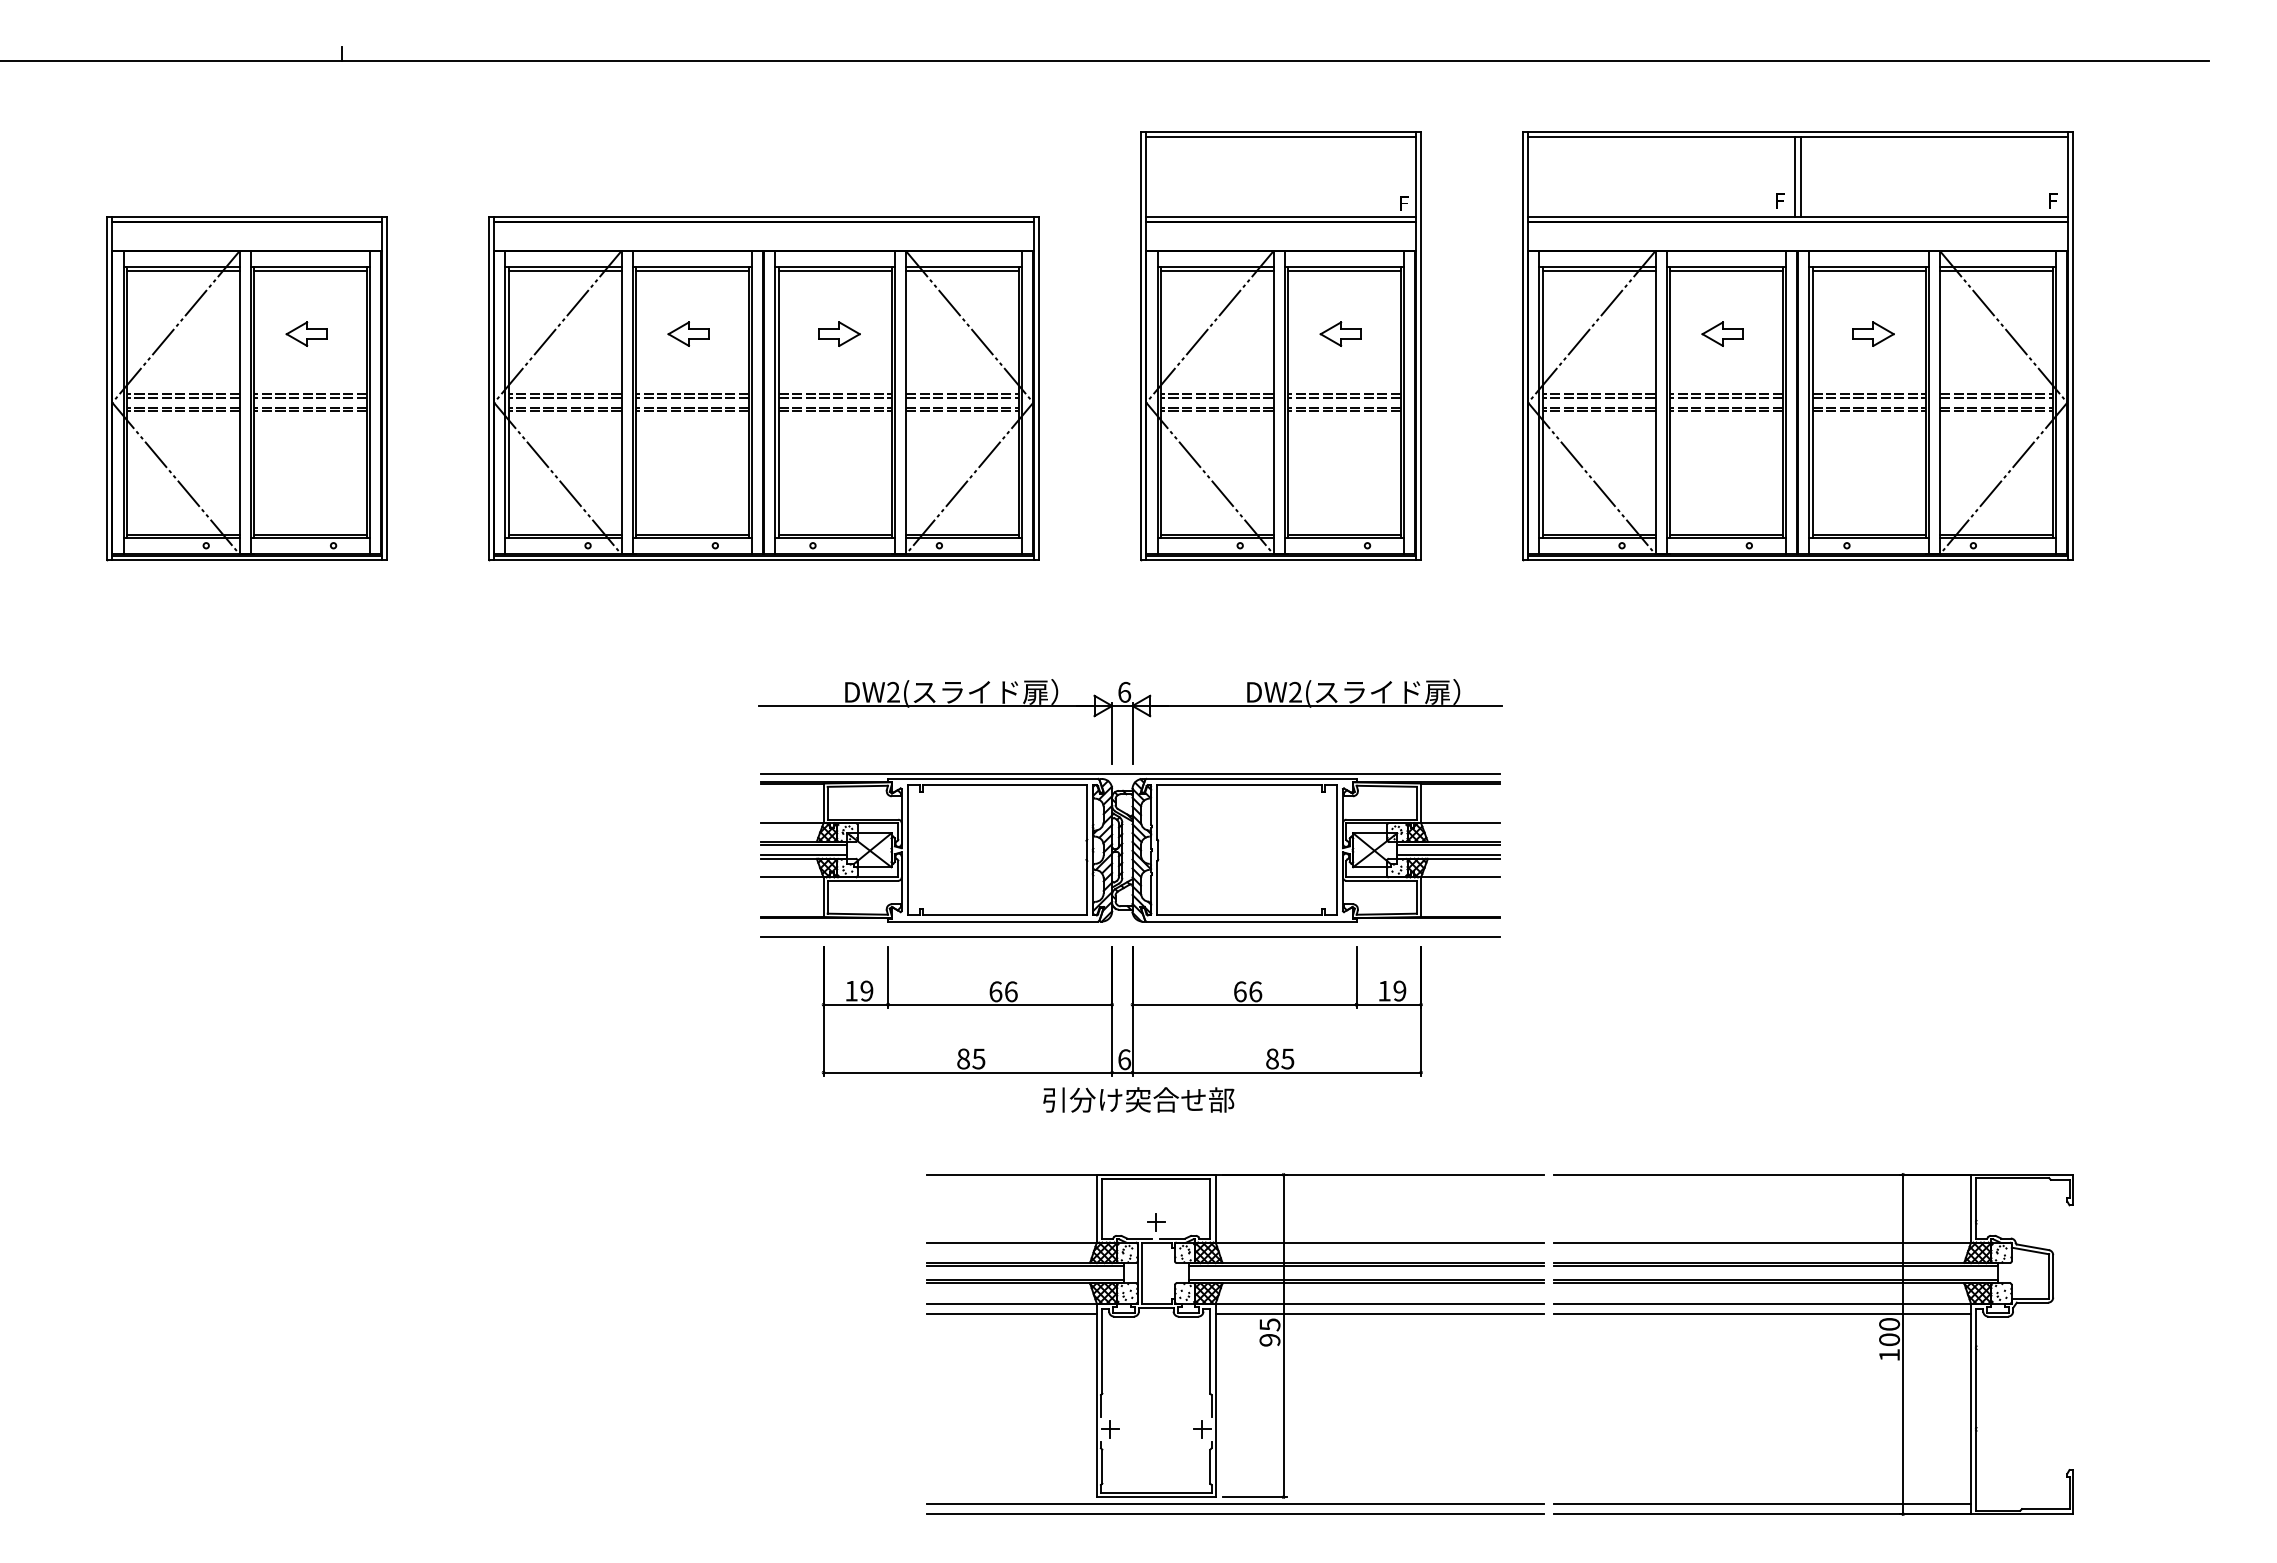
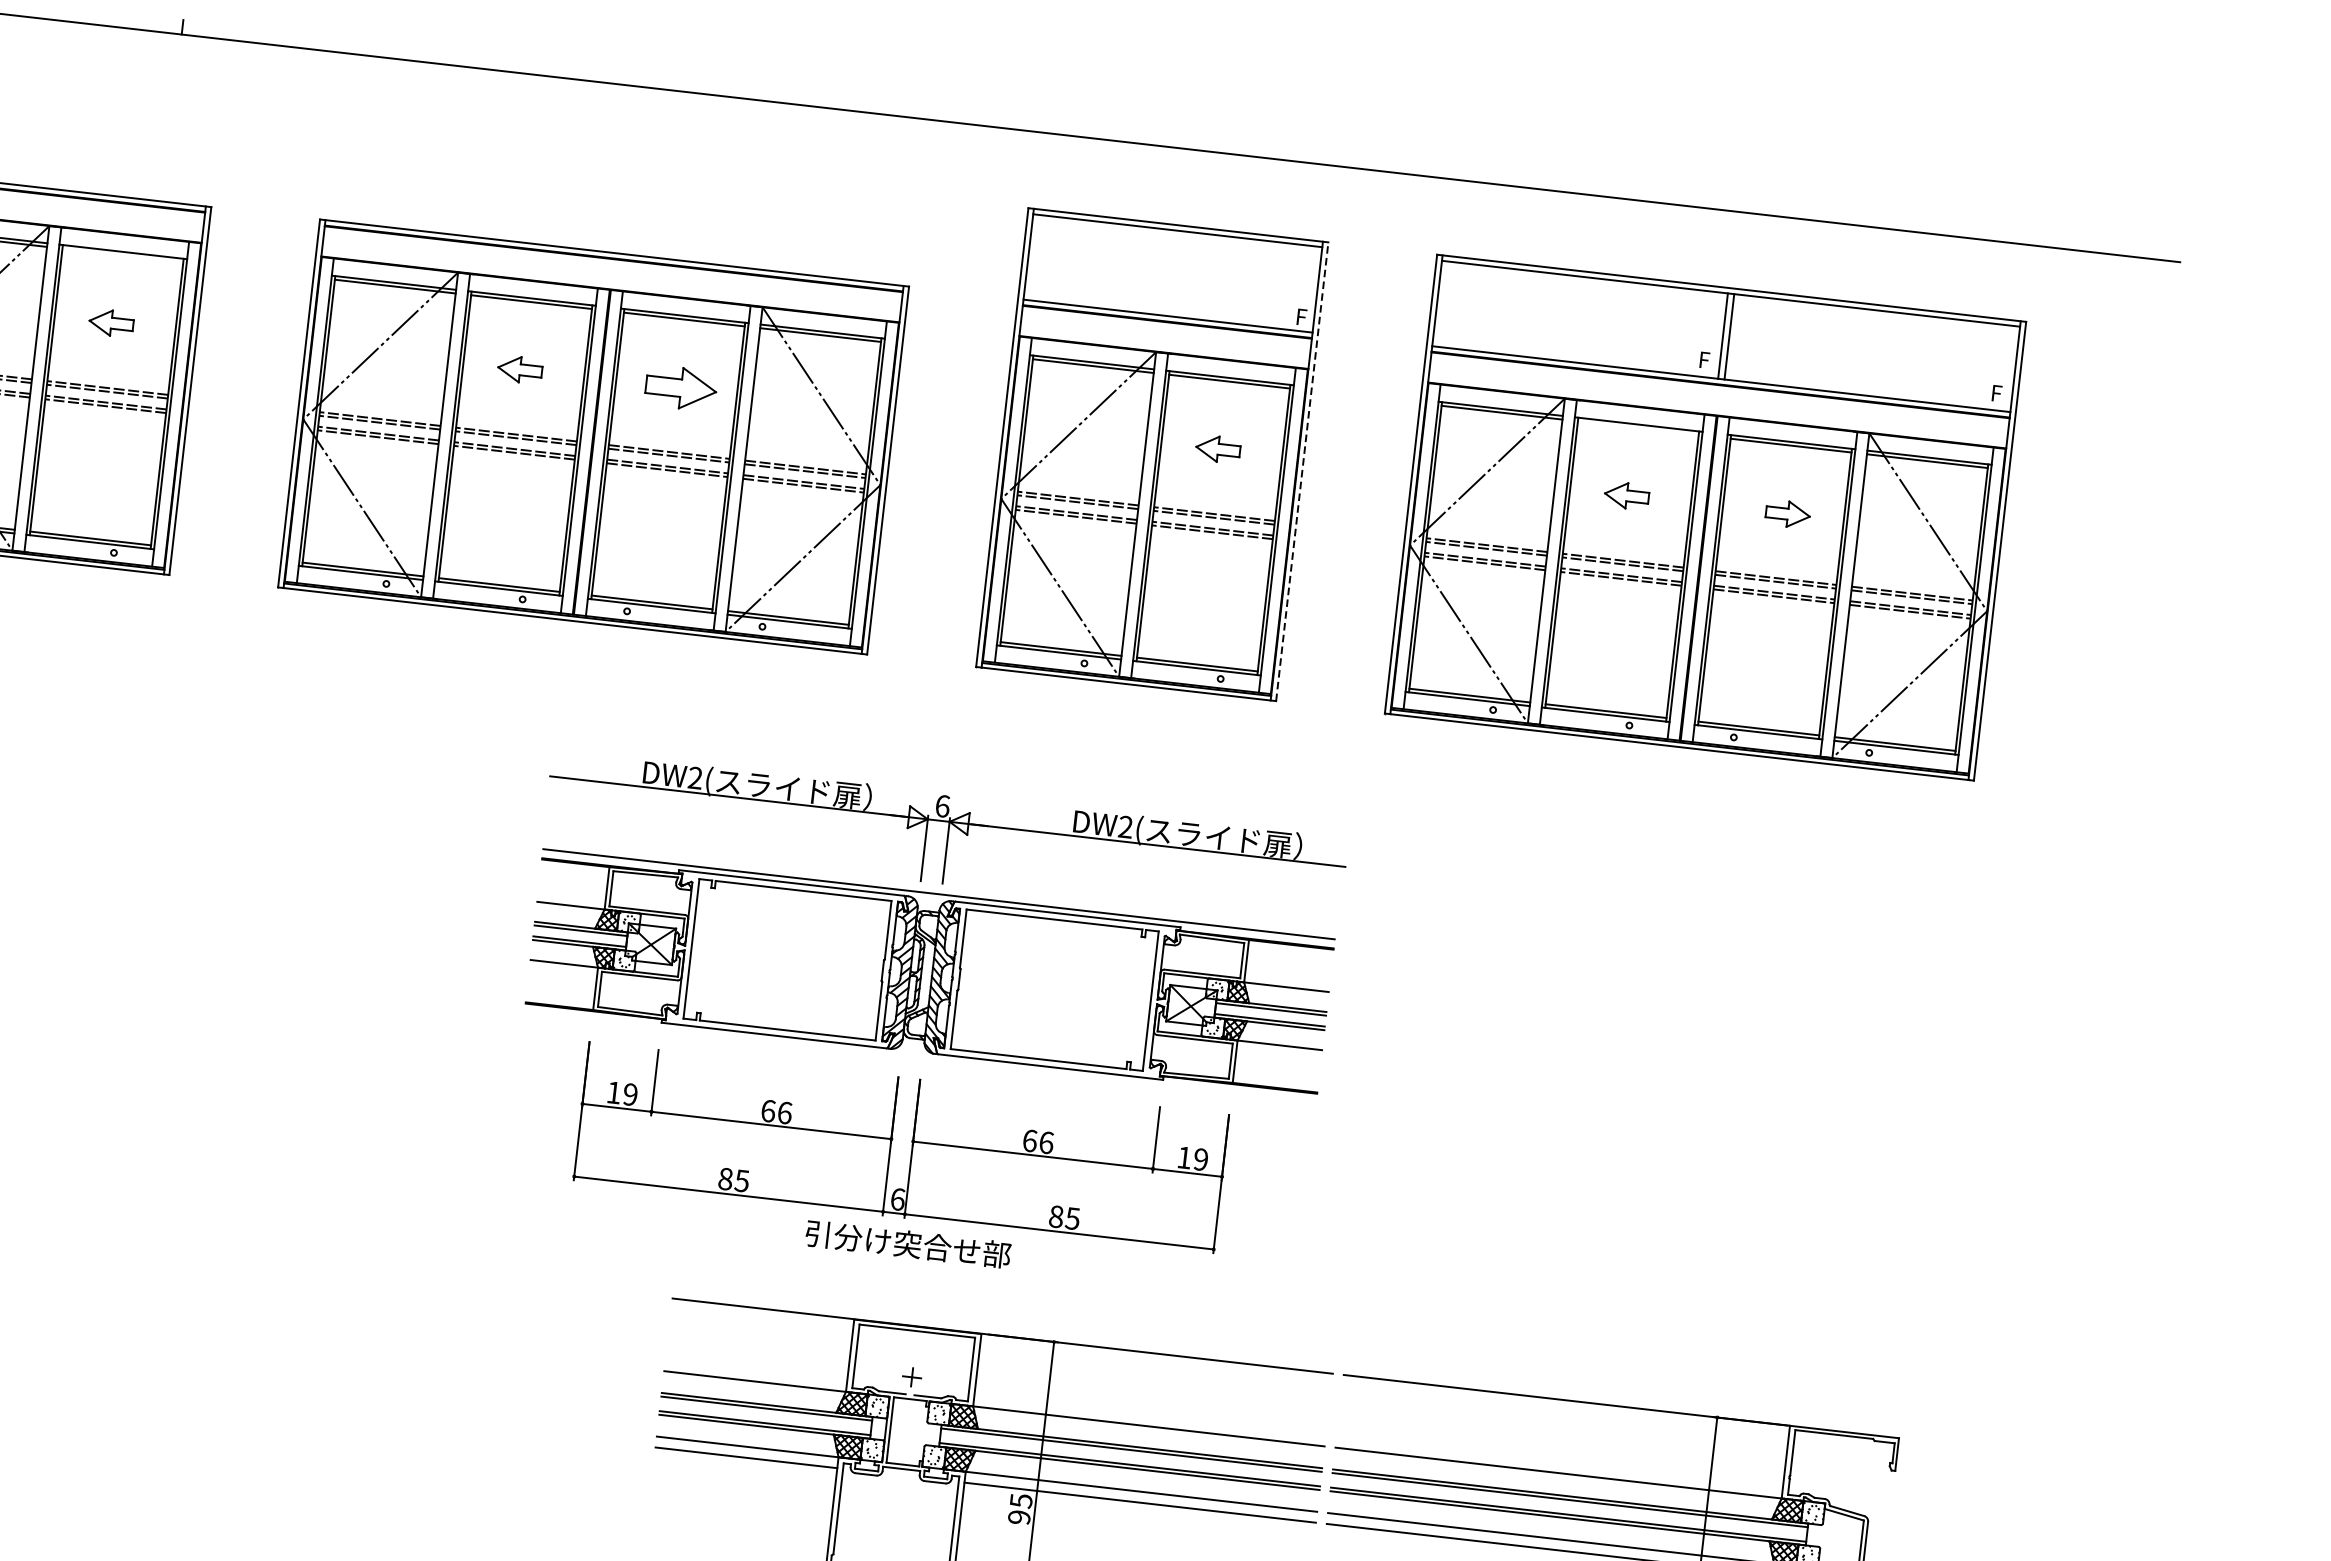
line: (310, 270) -> (122, 255), removed
line: (1725, 270) -> (1637, 428), removed
part: (839, 333) -> (681, 387), size x1.6
line: (1420, 345) -> (1301, 471), solid -> dashed
line: (1130, 936) -> (919, 1068), removed

